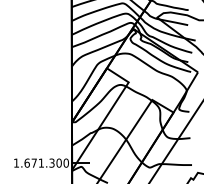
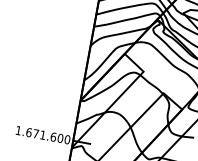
text: (51, 162) -> (53, 136), 1.671.300 -> 1.671.600

